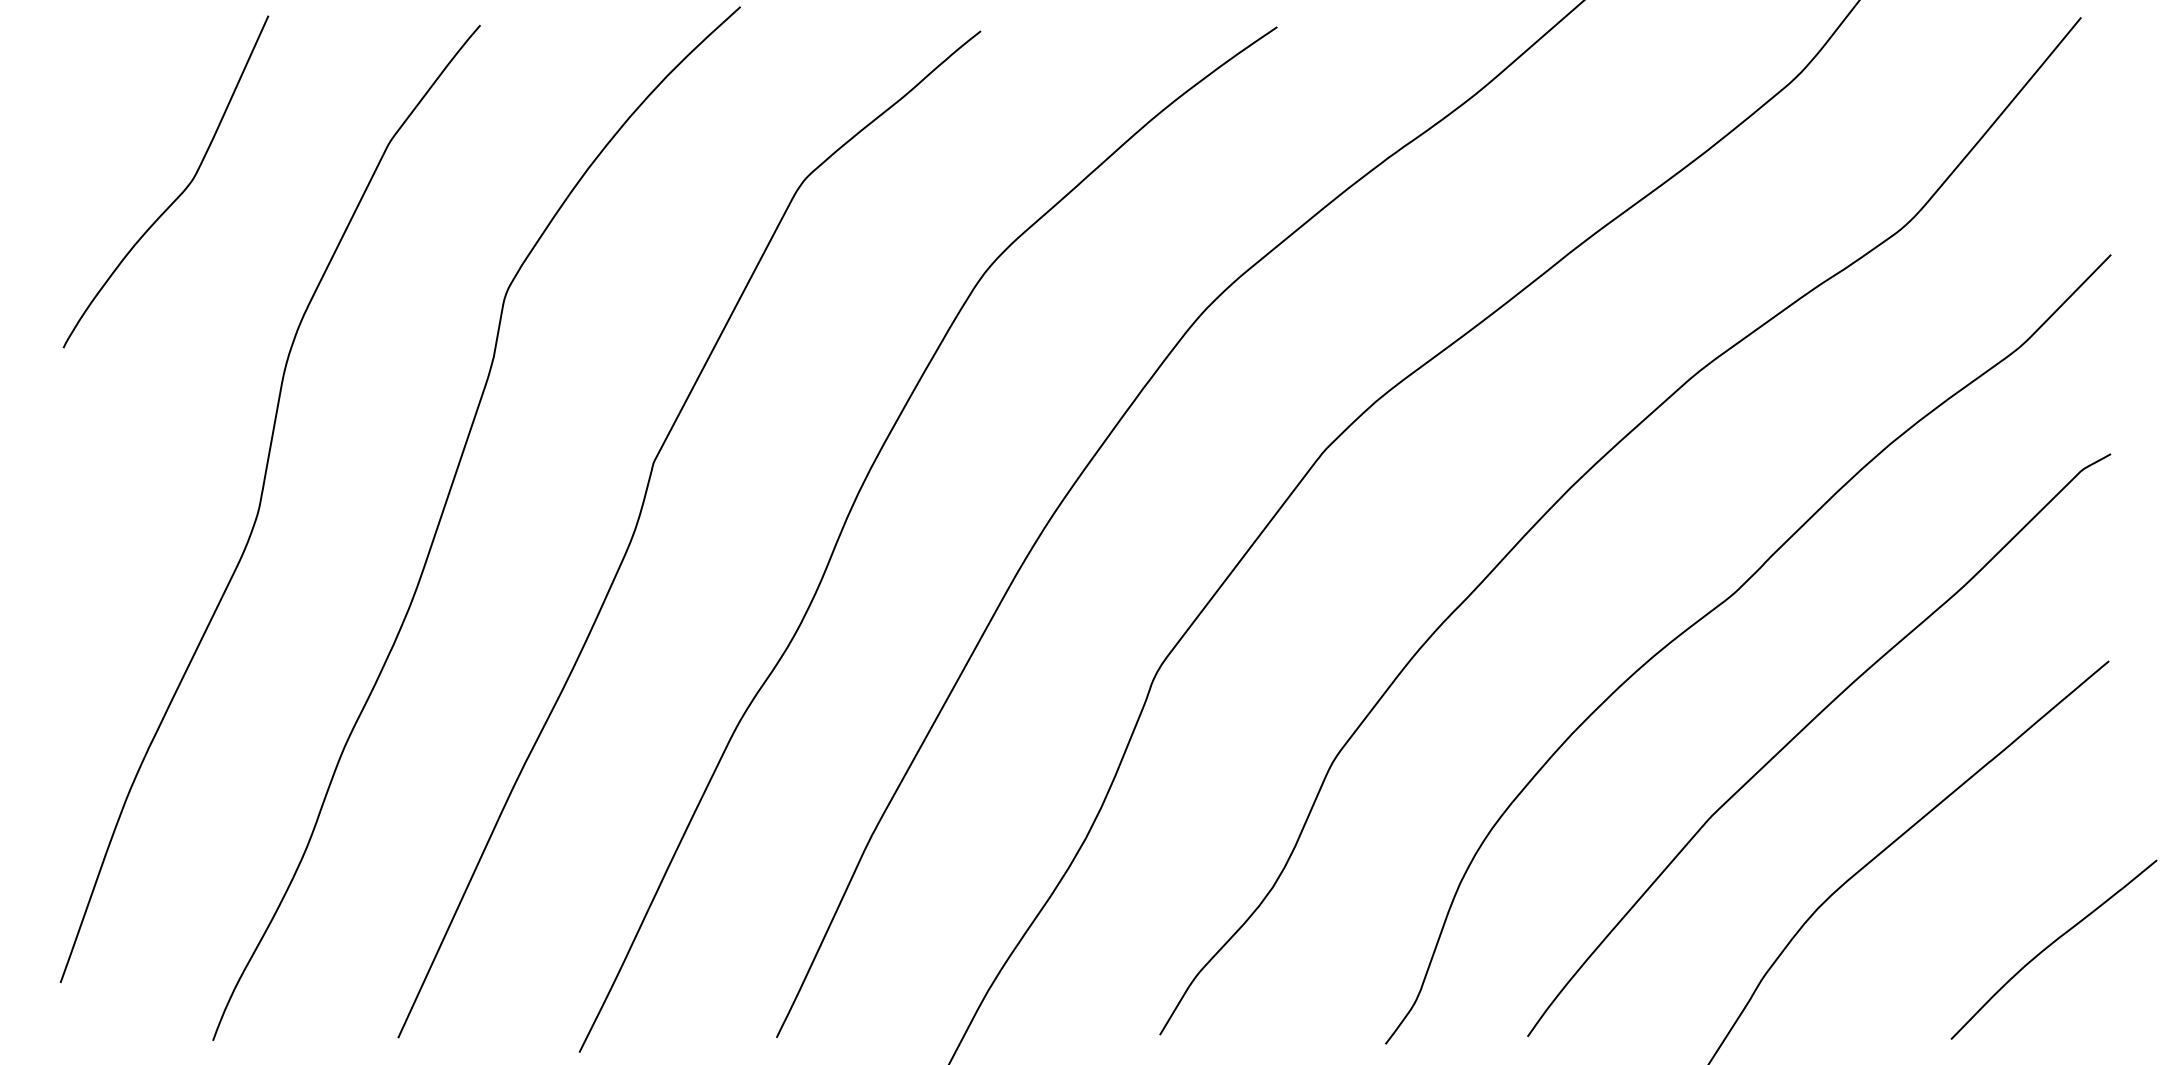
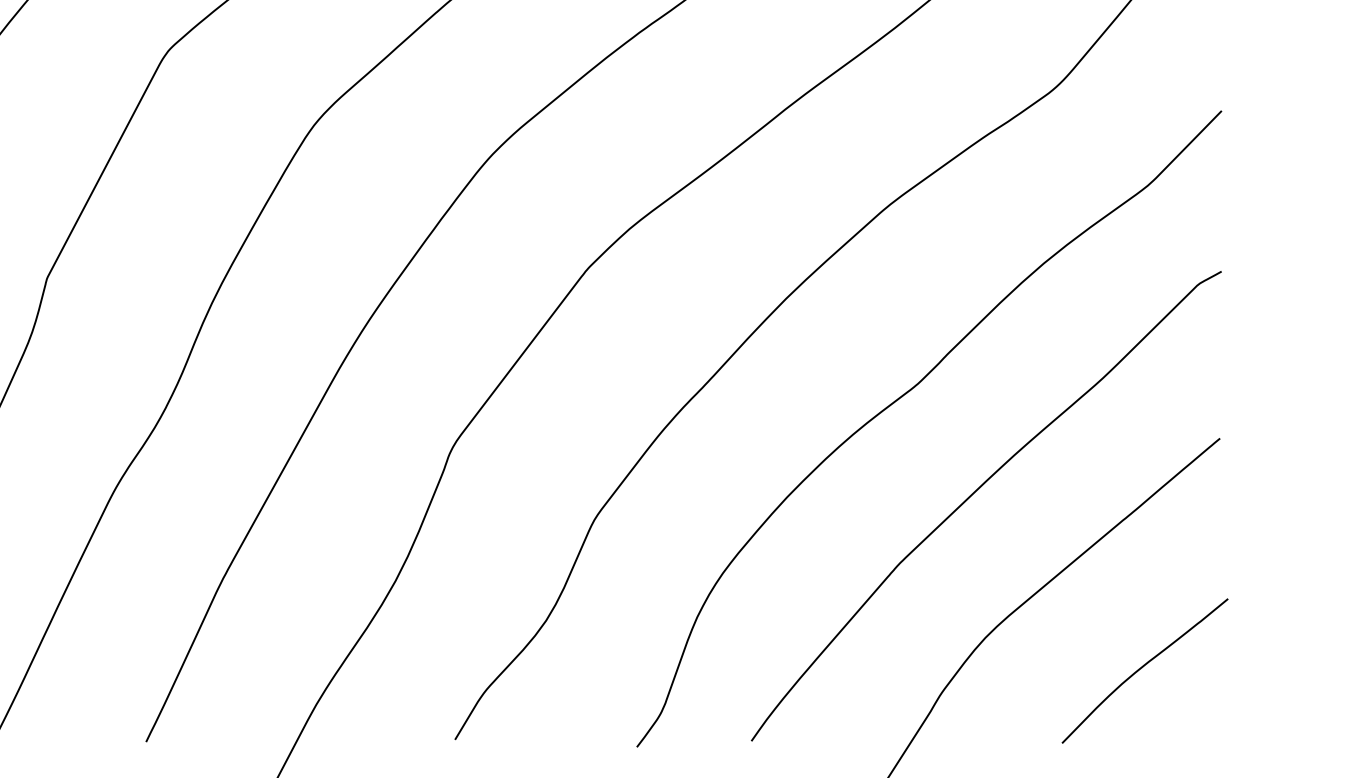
curve: (2050, 946) -> (1142, 668), moved

